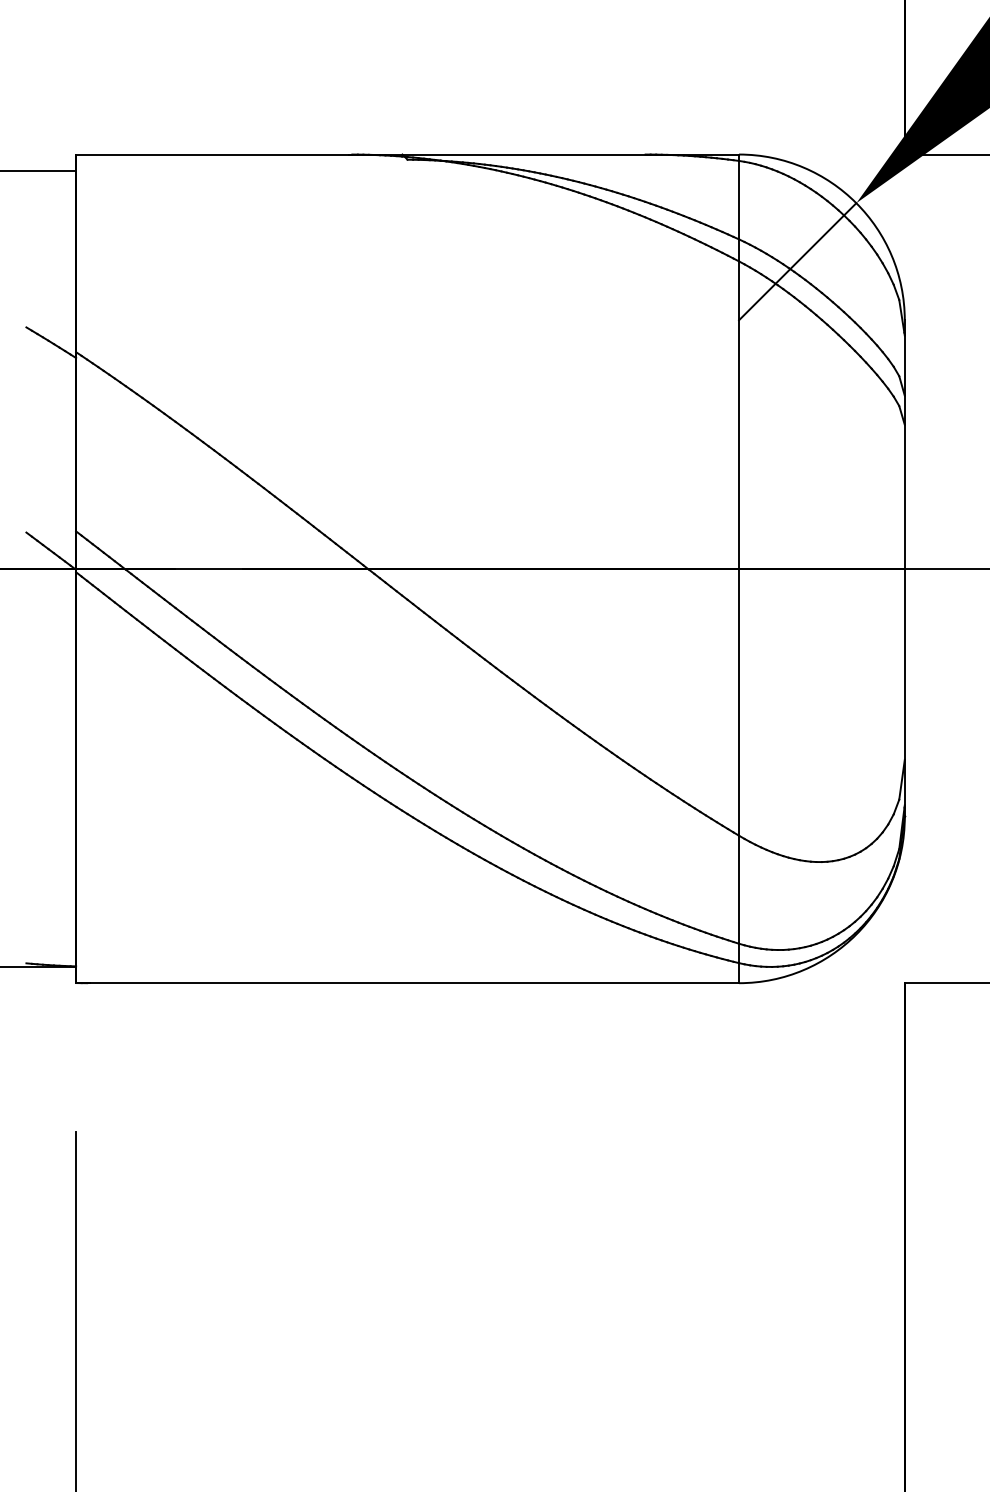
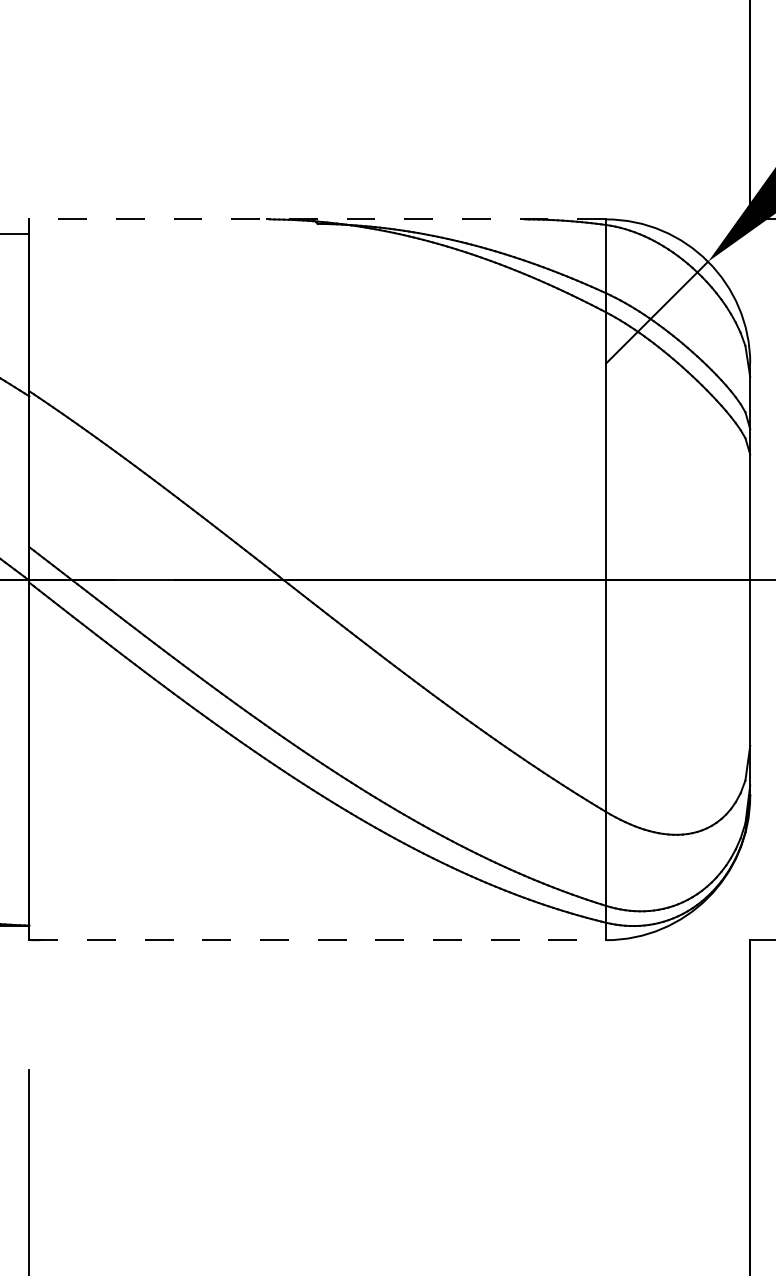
line: (407, 154) -> (317, 219), solid -> dashed
line: (408, 983) -> (318, 940), solid -> dashed

